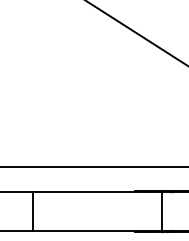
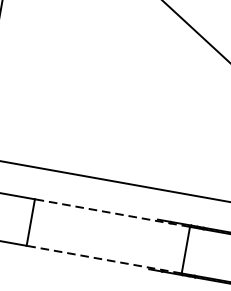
line: (96, 192) -> (111, 213), solid -> dashed
line: (96, 230) -> (103, 258), solid -> dashed

